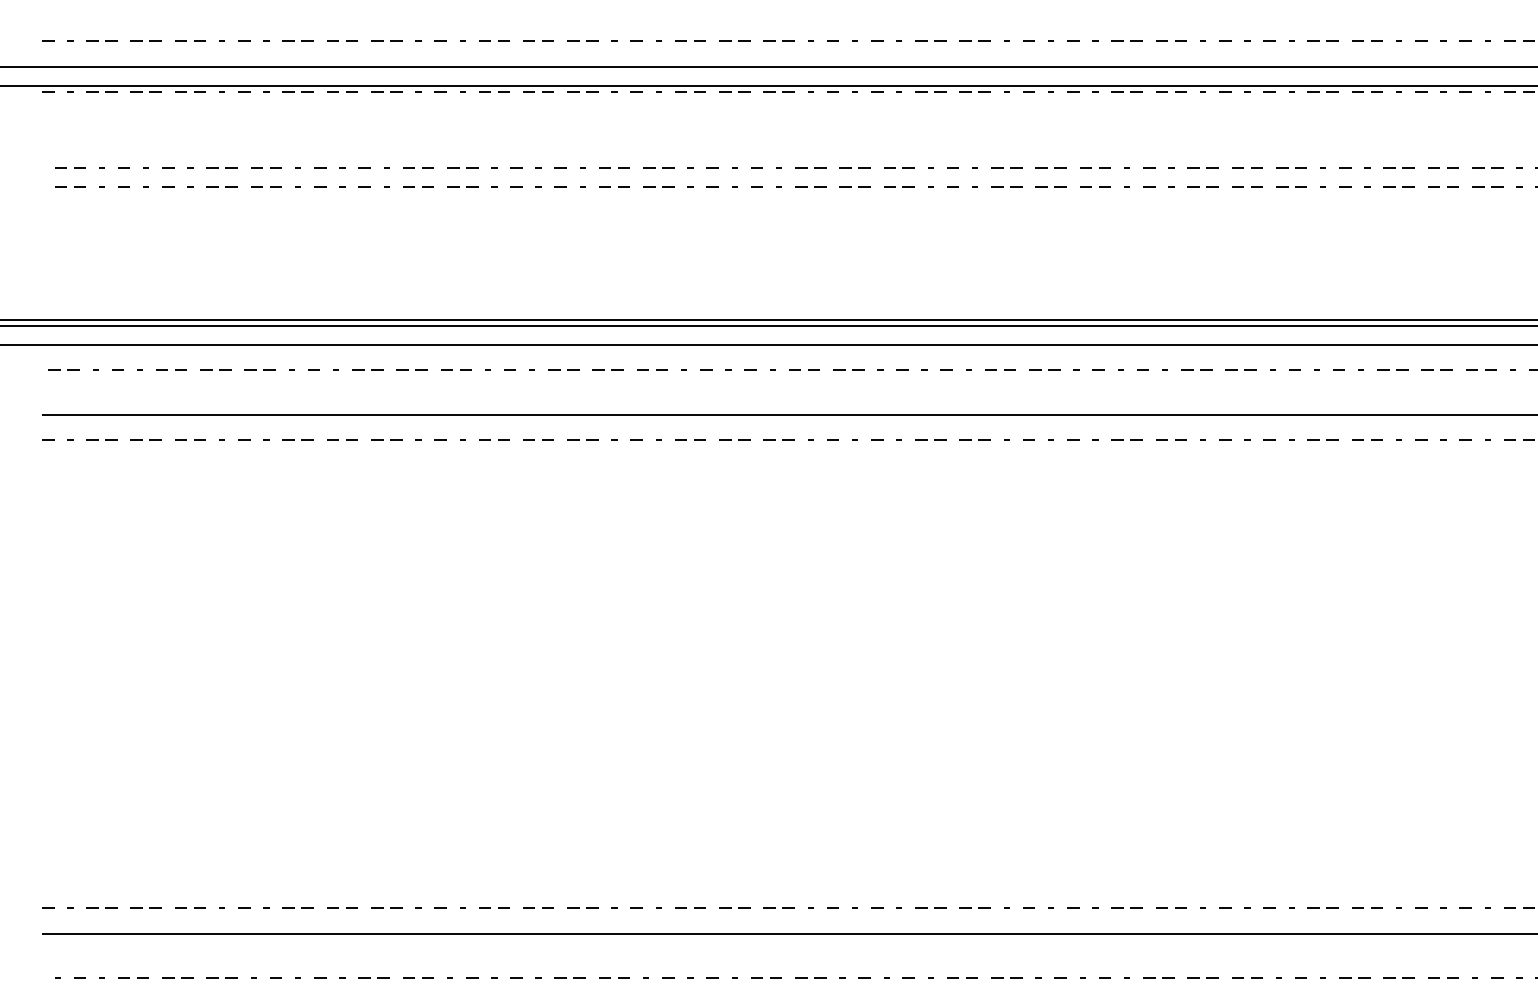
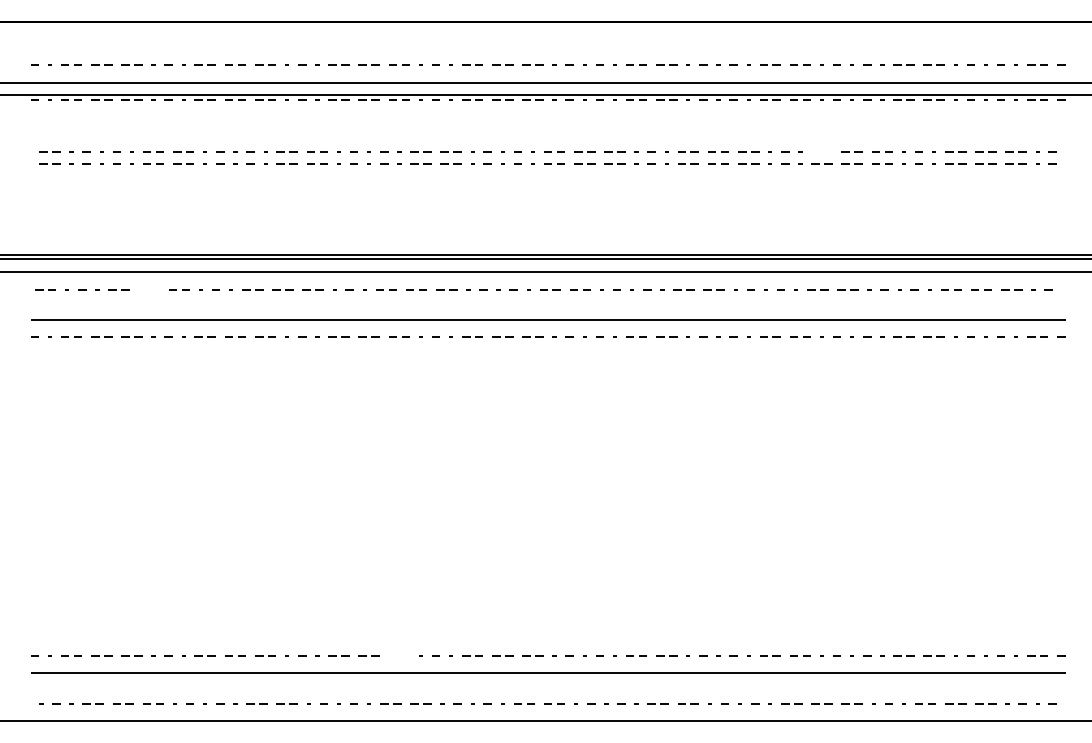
line: (1199, 167) -> (819, 151), removed
line: (211, 370) -> (146, 289), removed
line: (578, 907) -> (396, 655), removed

